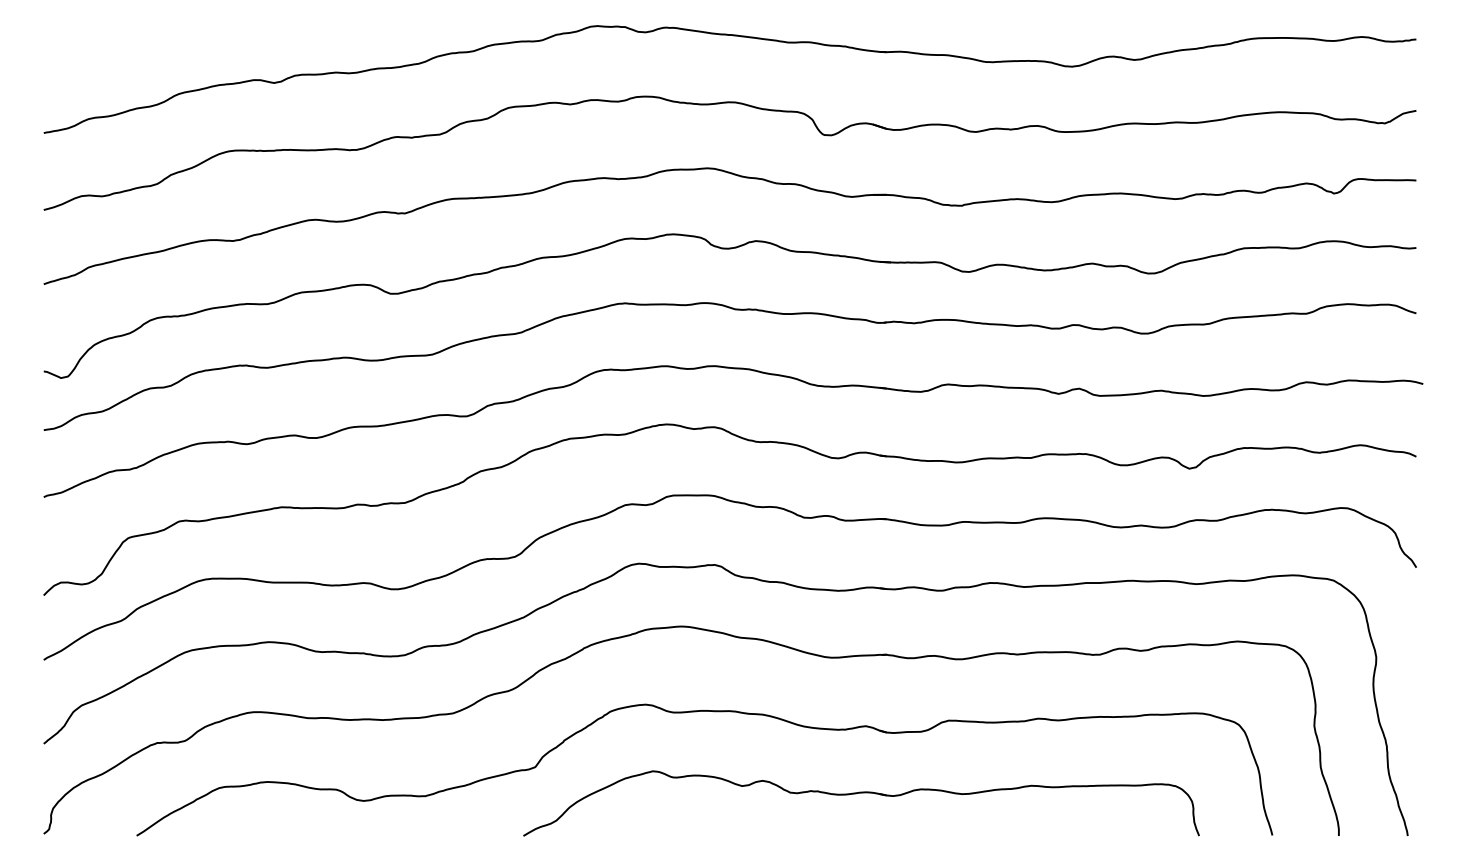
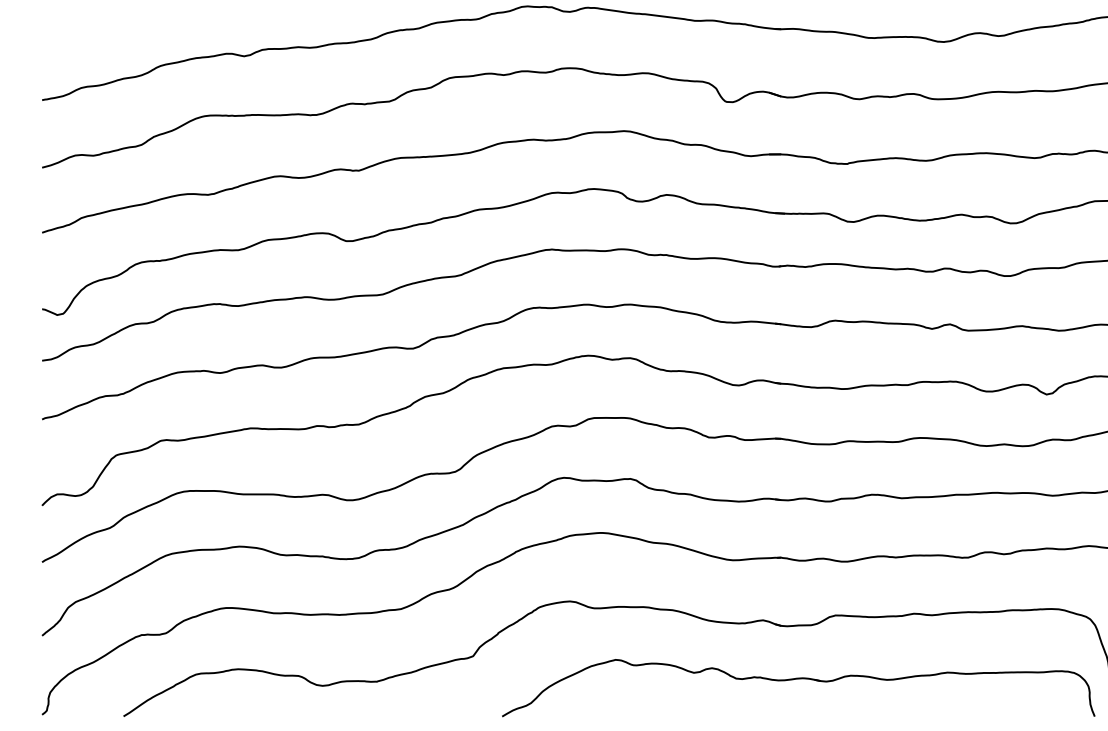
part: (861, 793) -> (798, 679), moved

